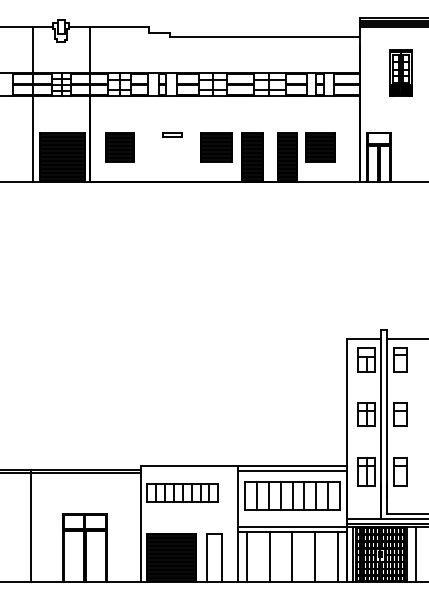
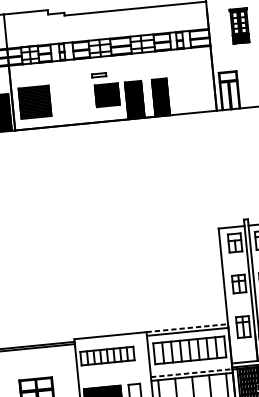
part: (172, 134) -> (99, 74), moved
part: (119, 147) -> (34, 102), size x1.4
part: (320, 147) -> (185, 87), removed
line: (292, 466) -> (187, 328), solid -> dashed
line: (292, 526) -> (191, 373), solid -> dashed

